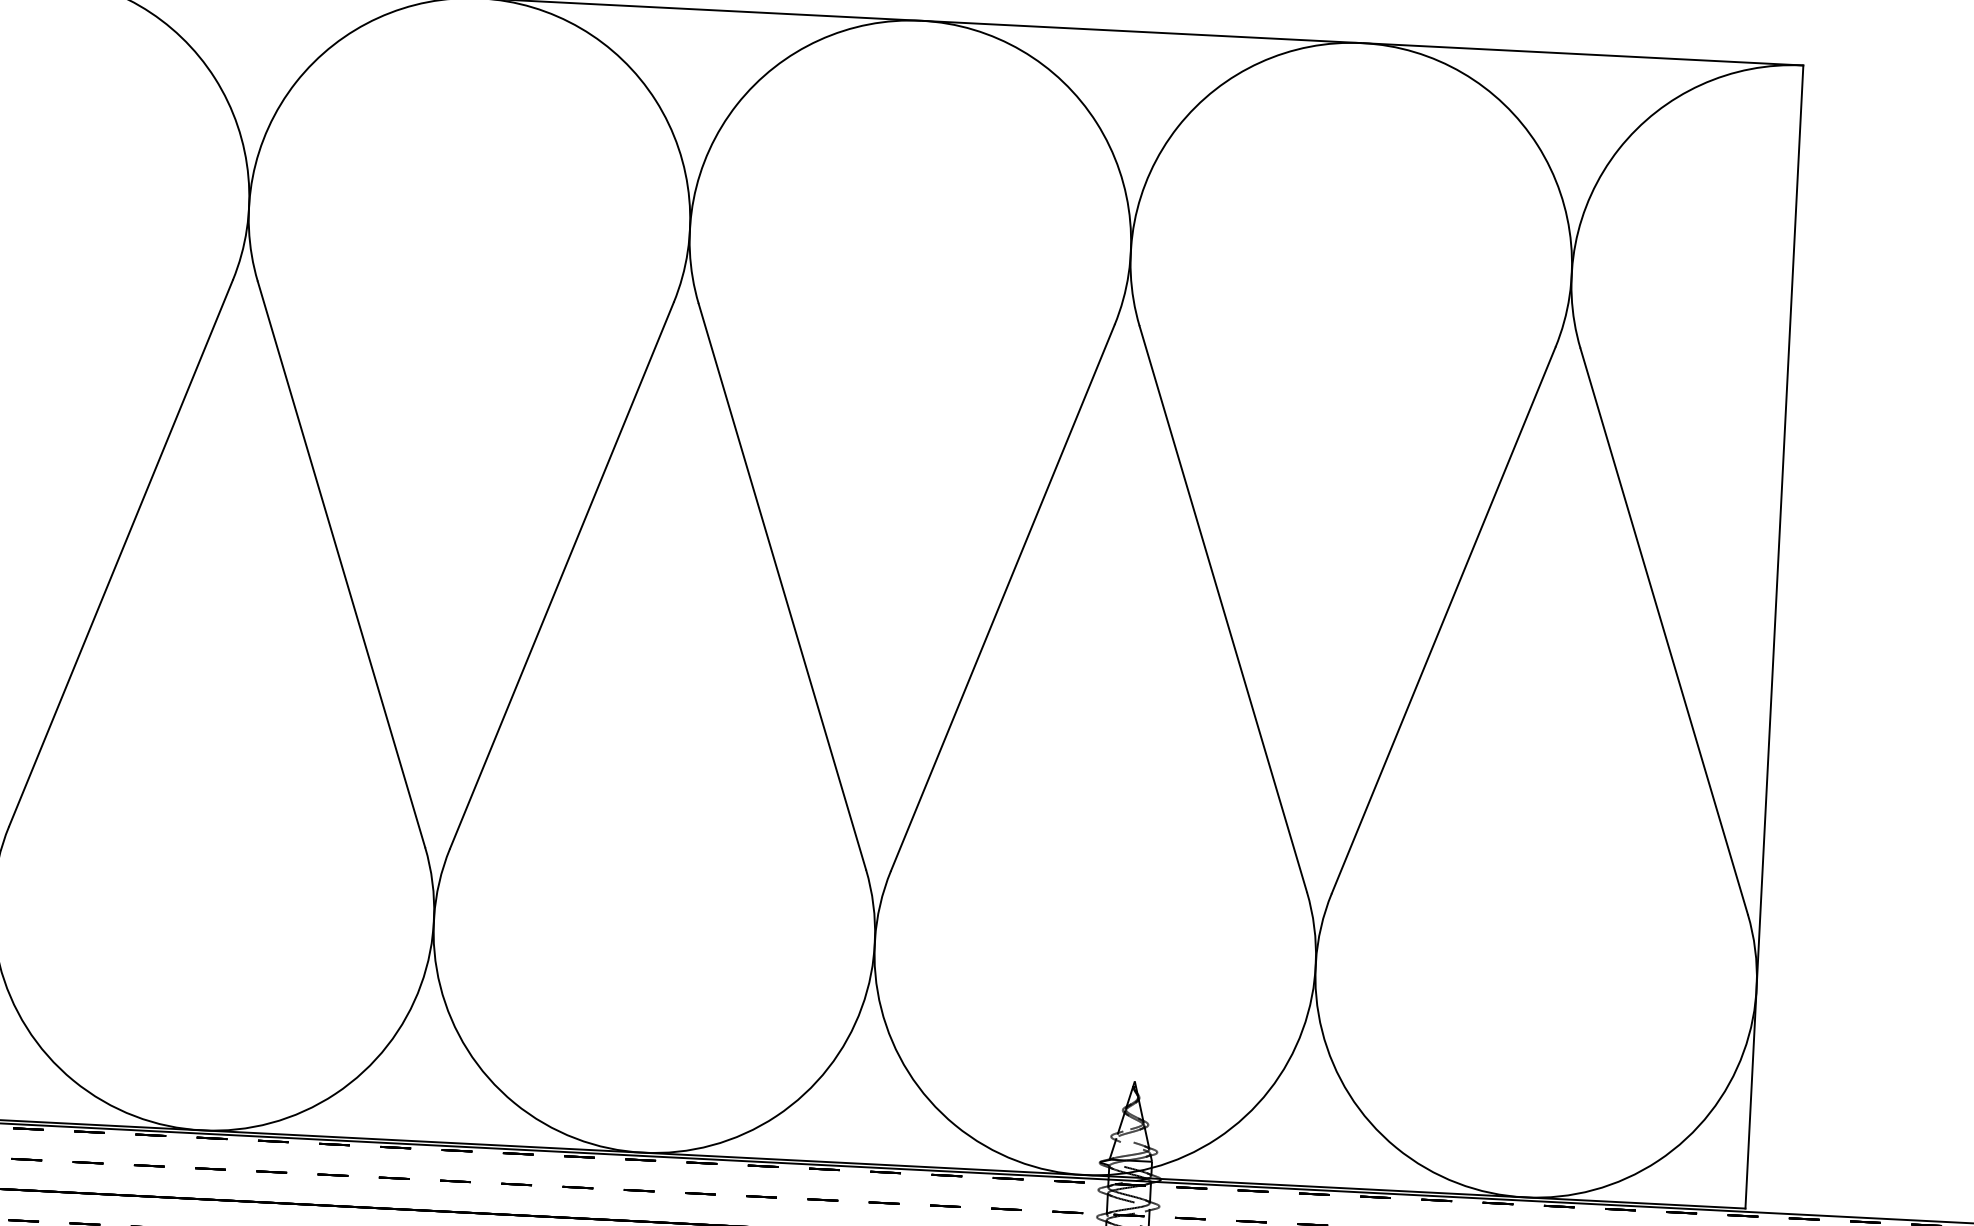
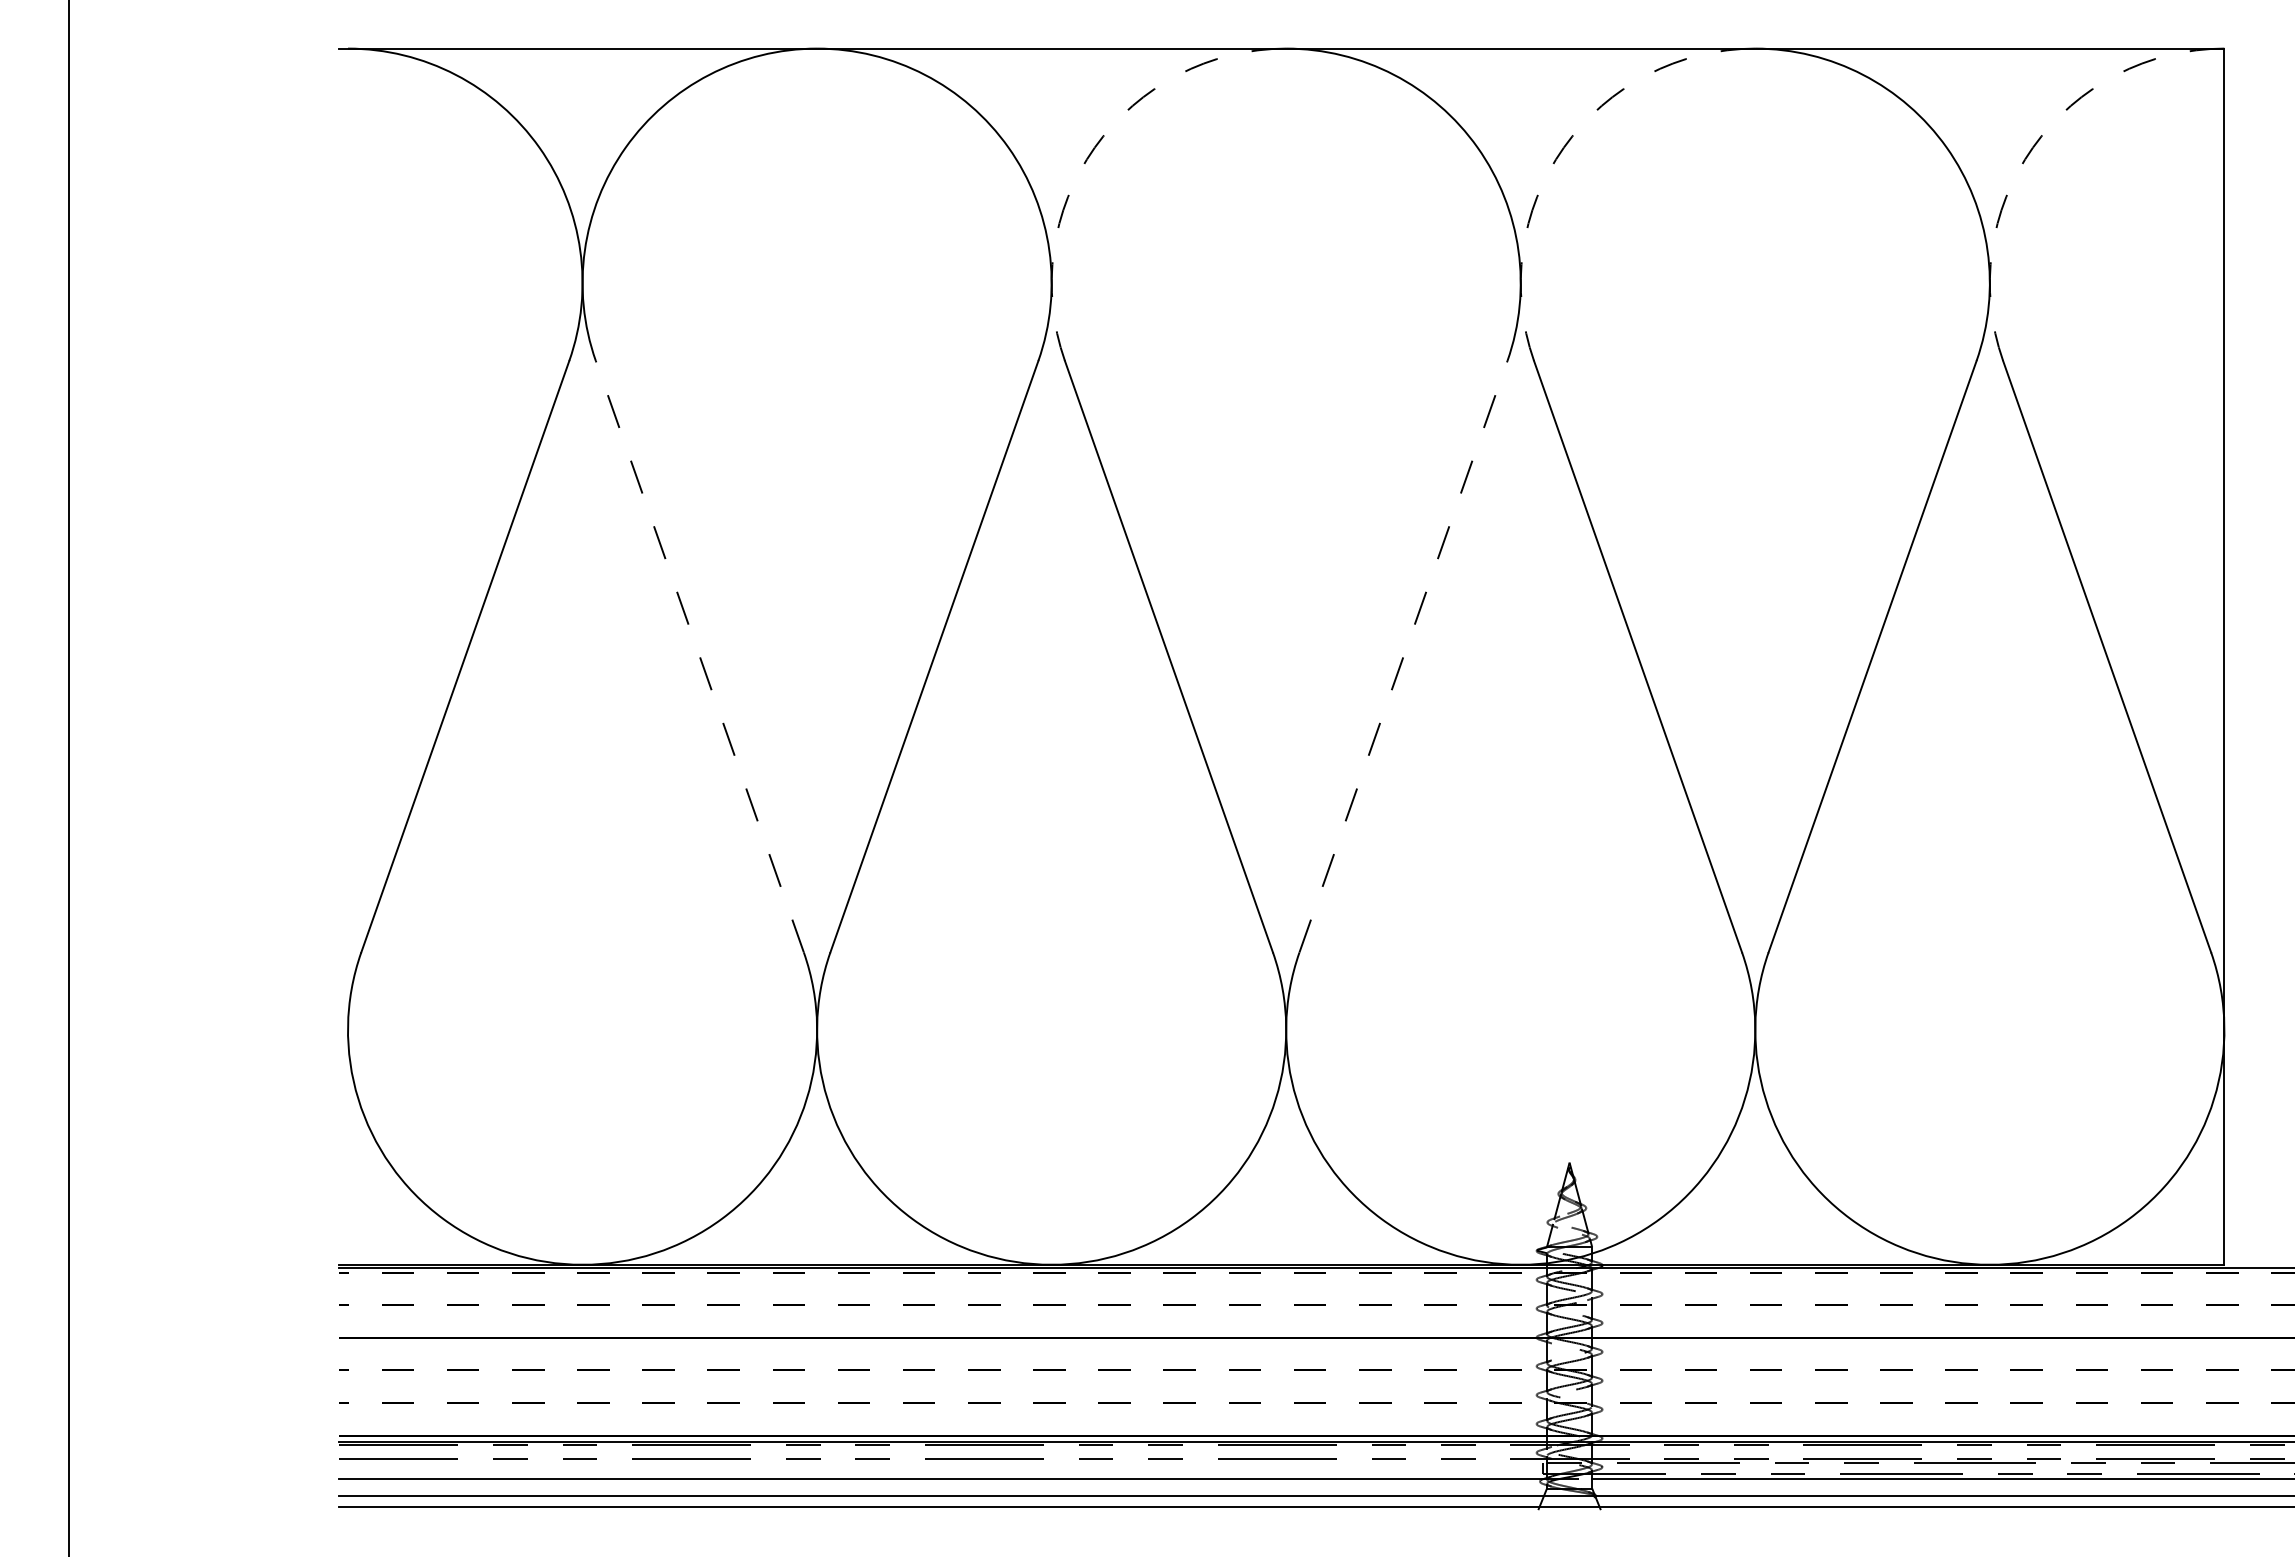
arc: (736, 104) -> (1094, 147), solid -> dashed
arc: (1177, 126) -> (1563, 147), solid -> dashed
arc: (1619, 149) -> (2033, 147), solid -> dashed
line: (341, 564) -> (699, 656), solid -> dashed
line: (1002, 597) -> (1403, 656), solid -> dashed

